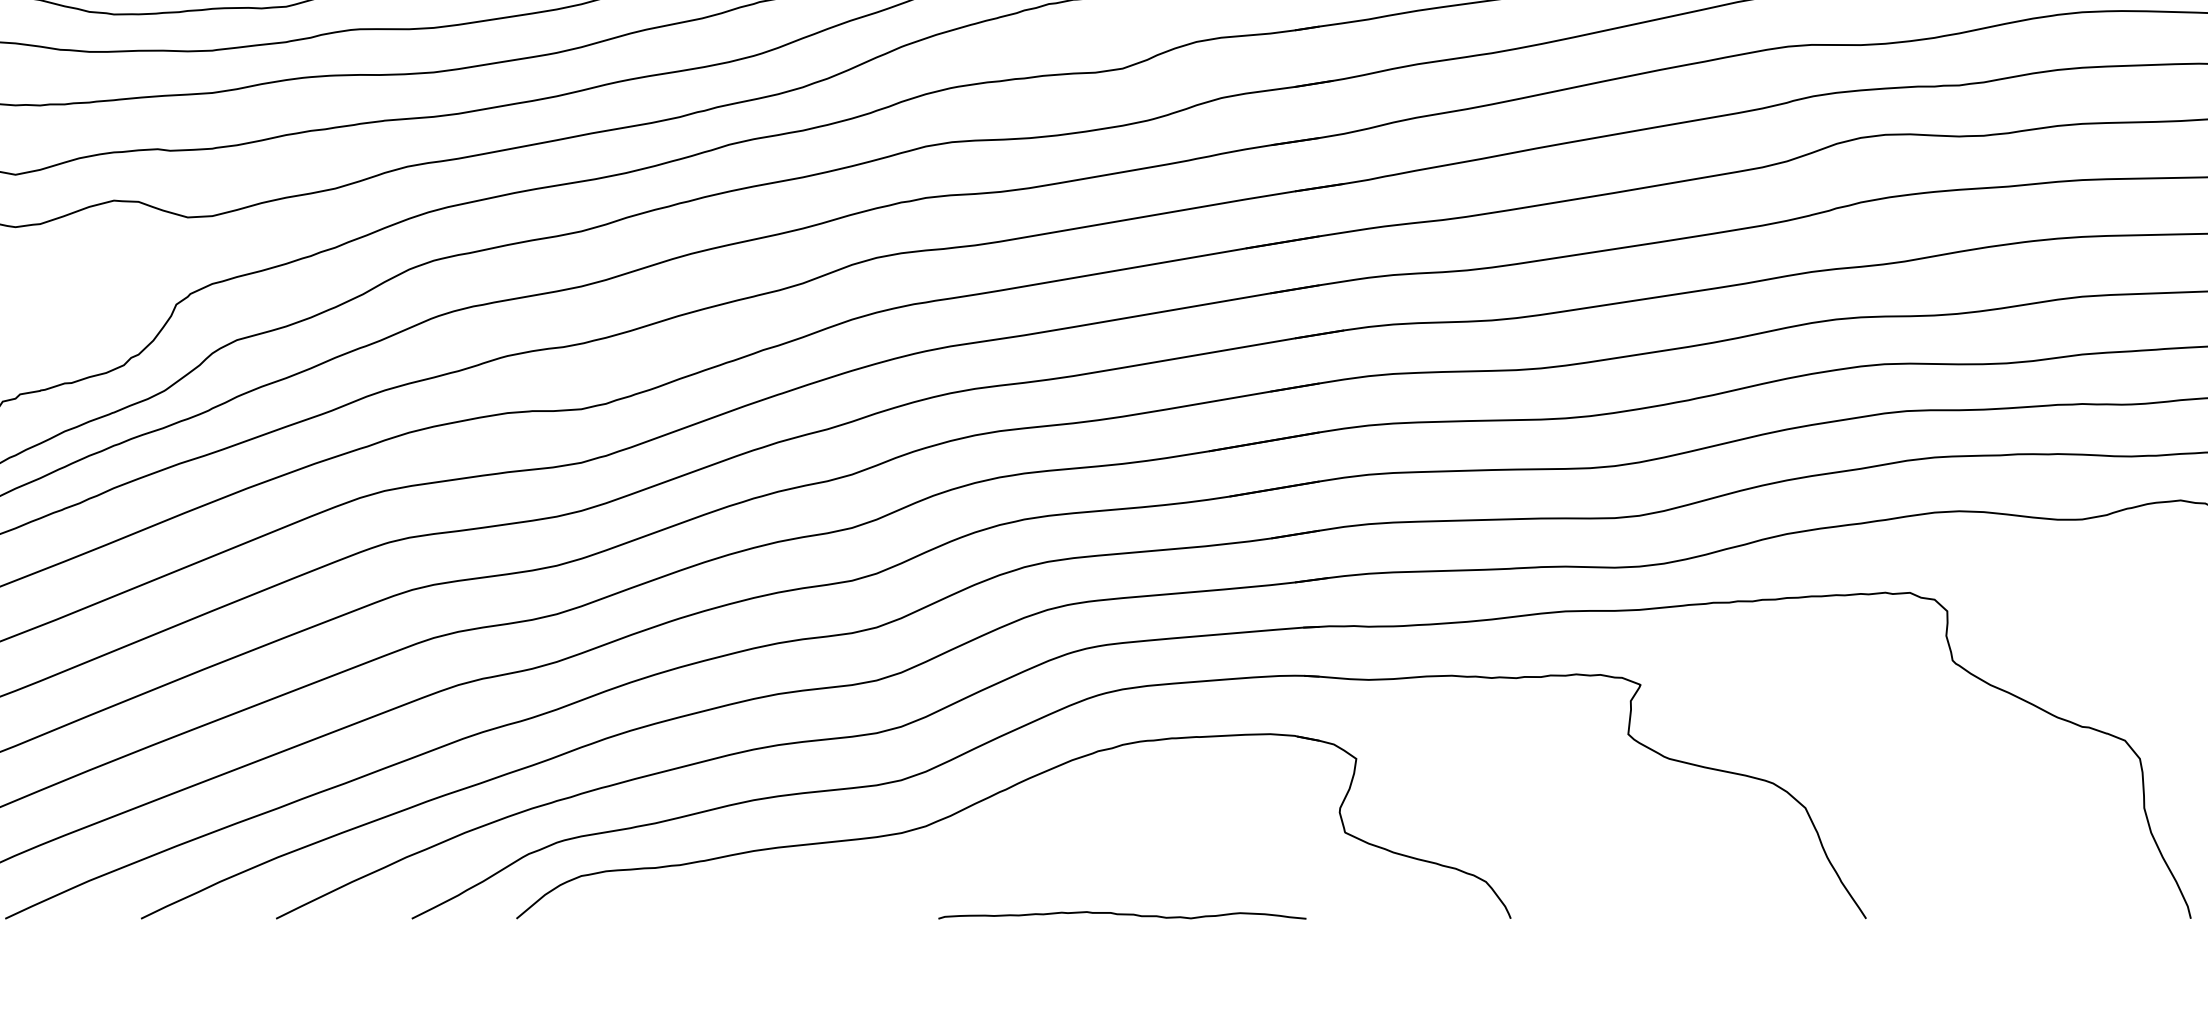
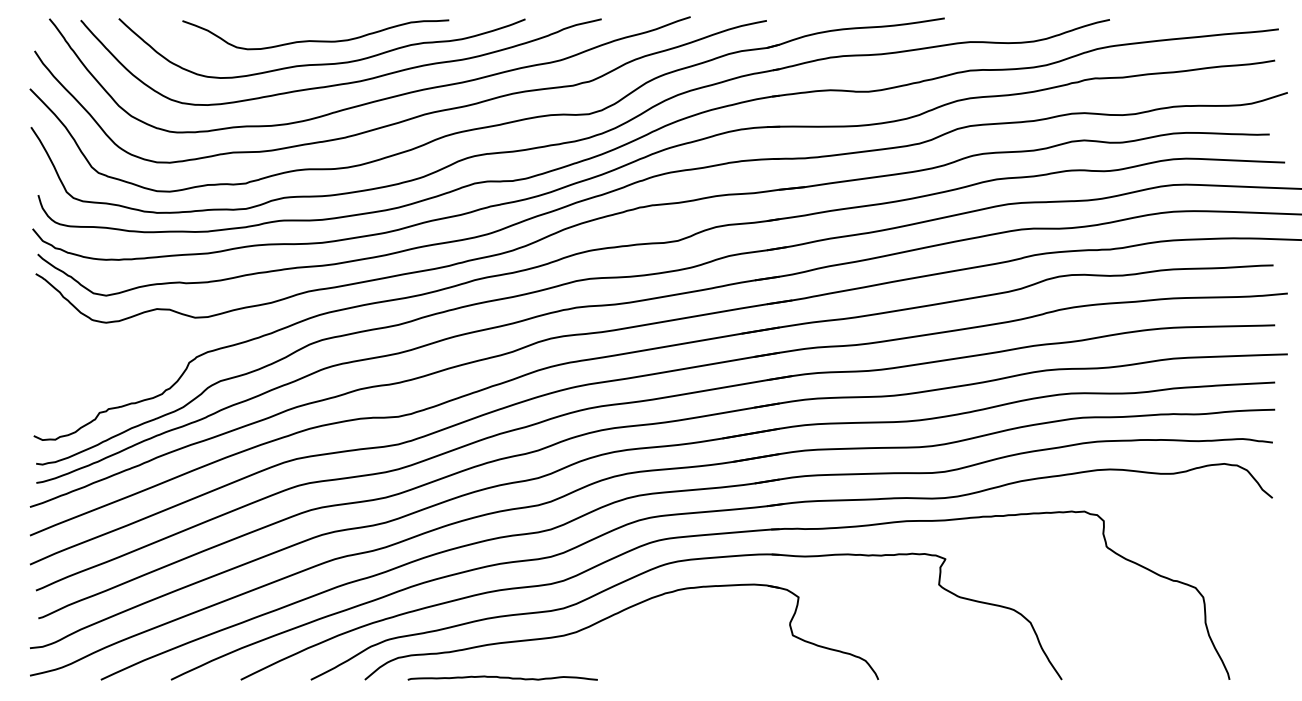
curve: (1121, 914) -> (502, 677), moved

